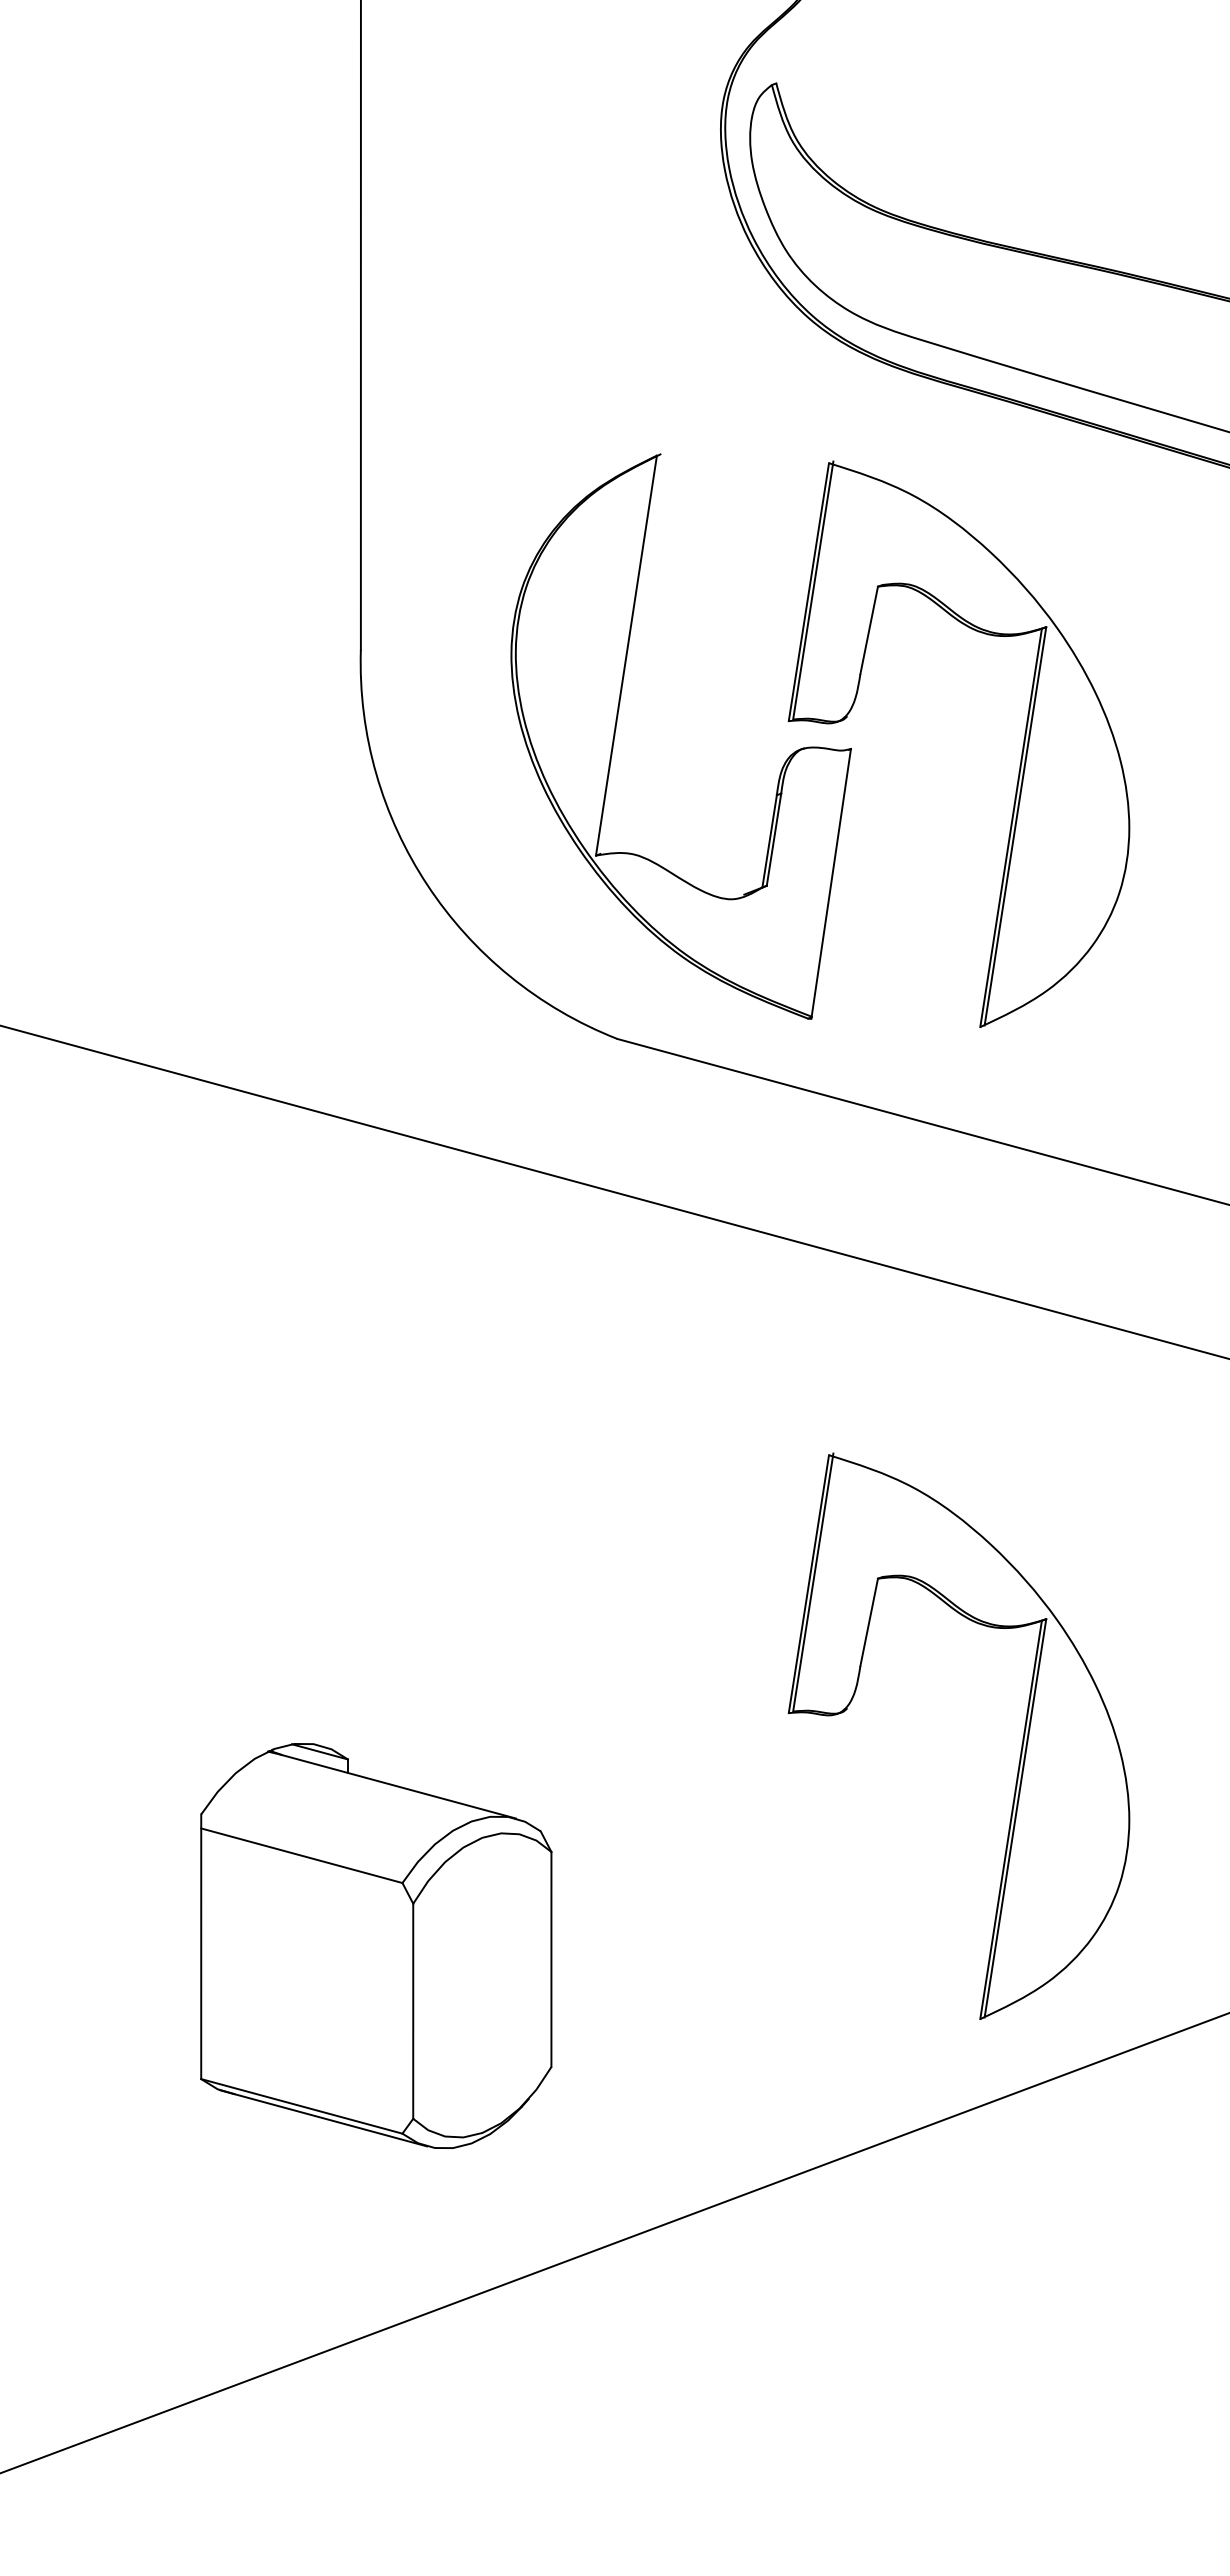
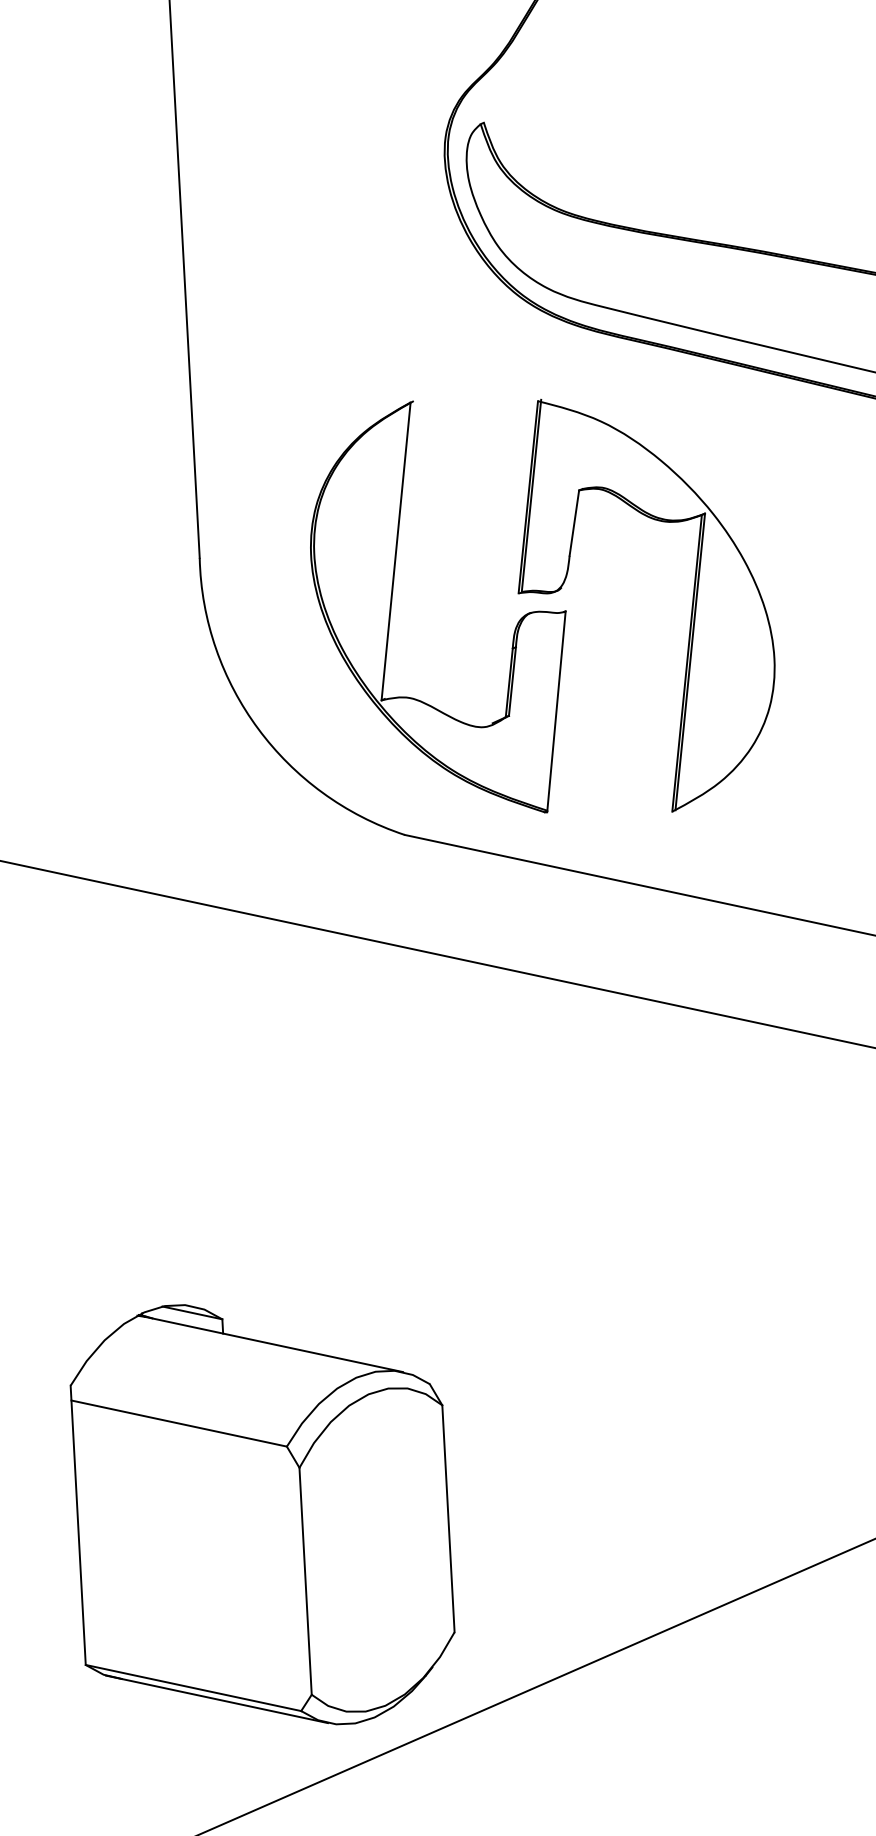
part: (1021, 1744) -> (731, 1339), removed
part: (376, 1945) -> (263, 1514), size x1.43

